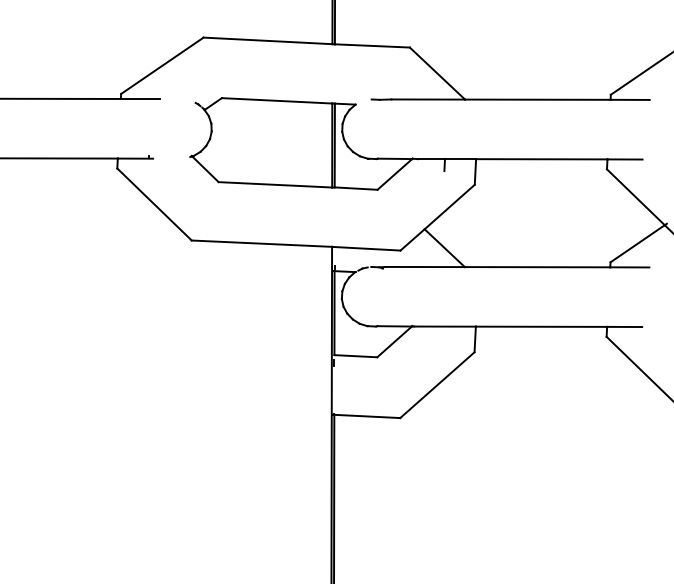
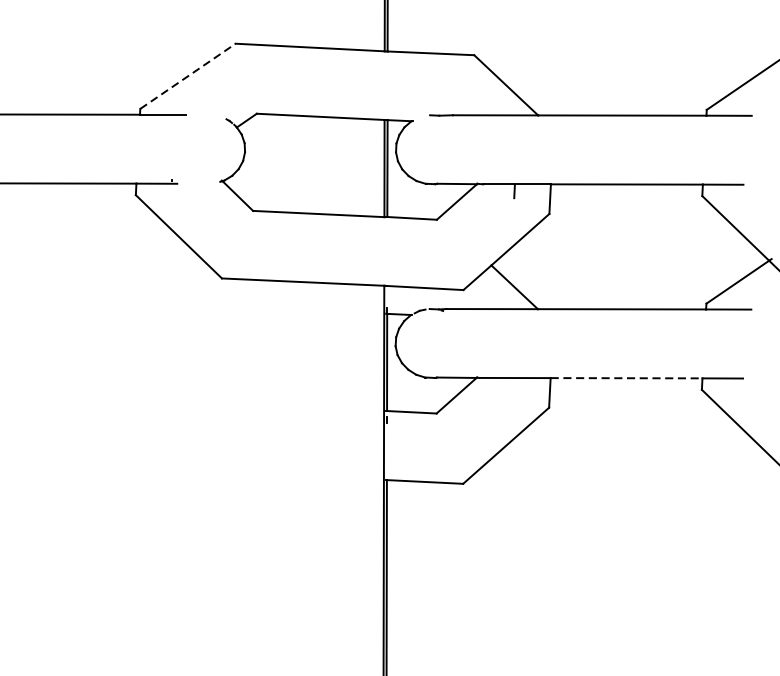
line: (162, 65) -> (188, 75), solid -> dashed
line: (541, 326) -> (626, 377), solid -> dashed

